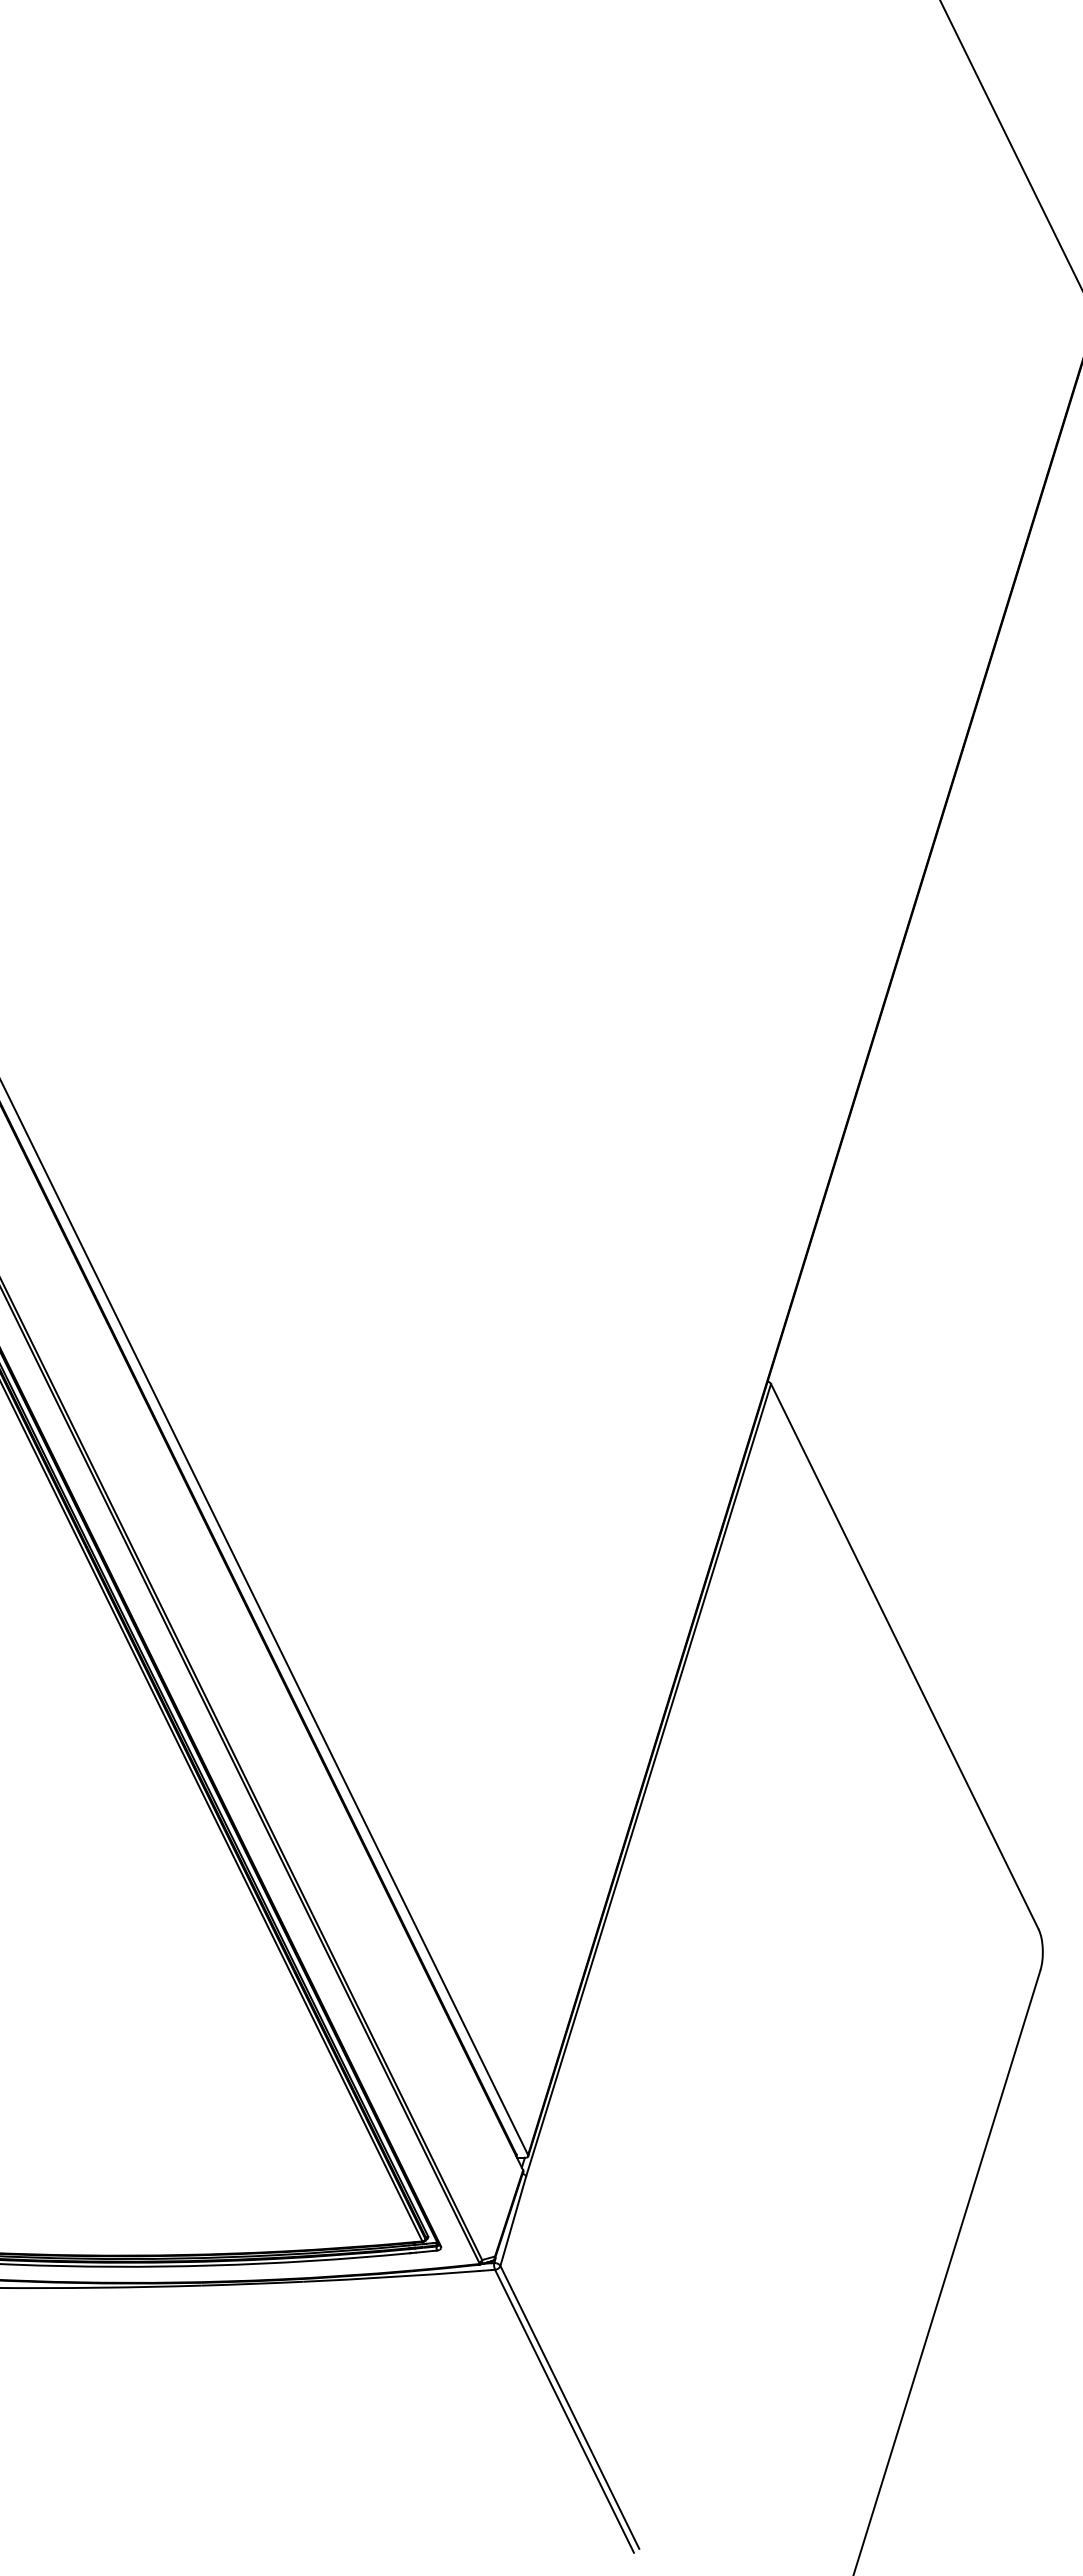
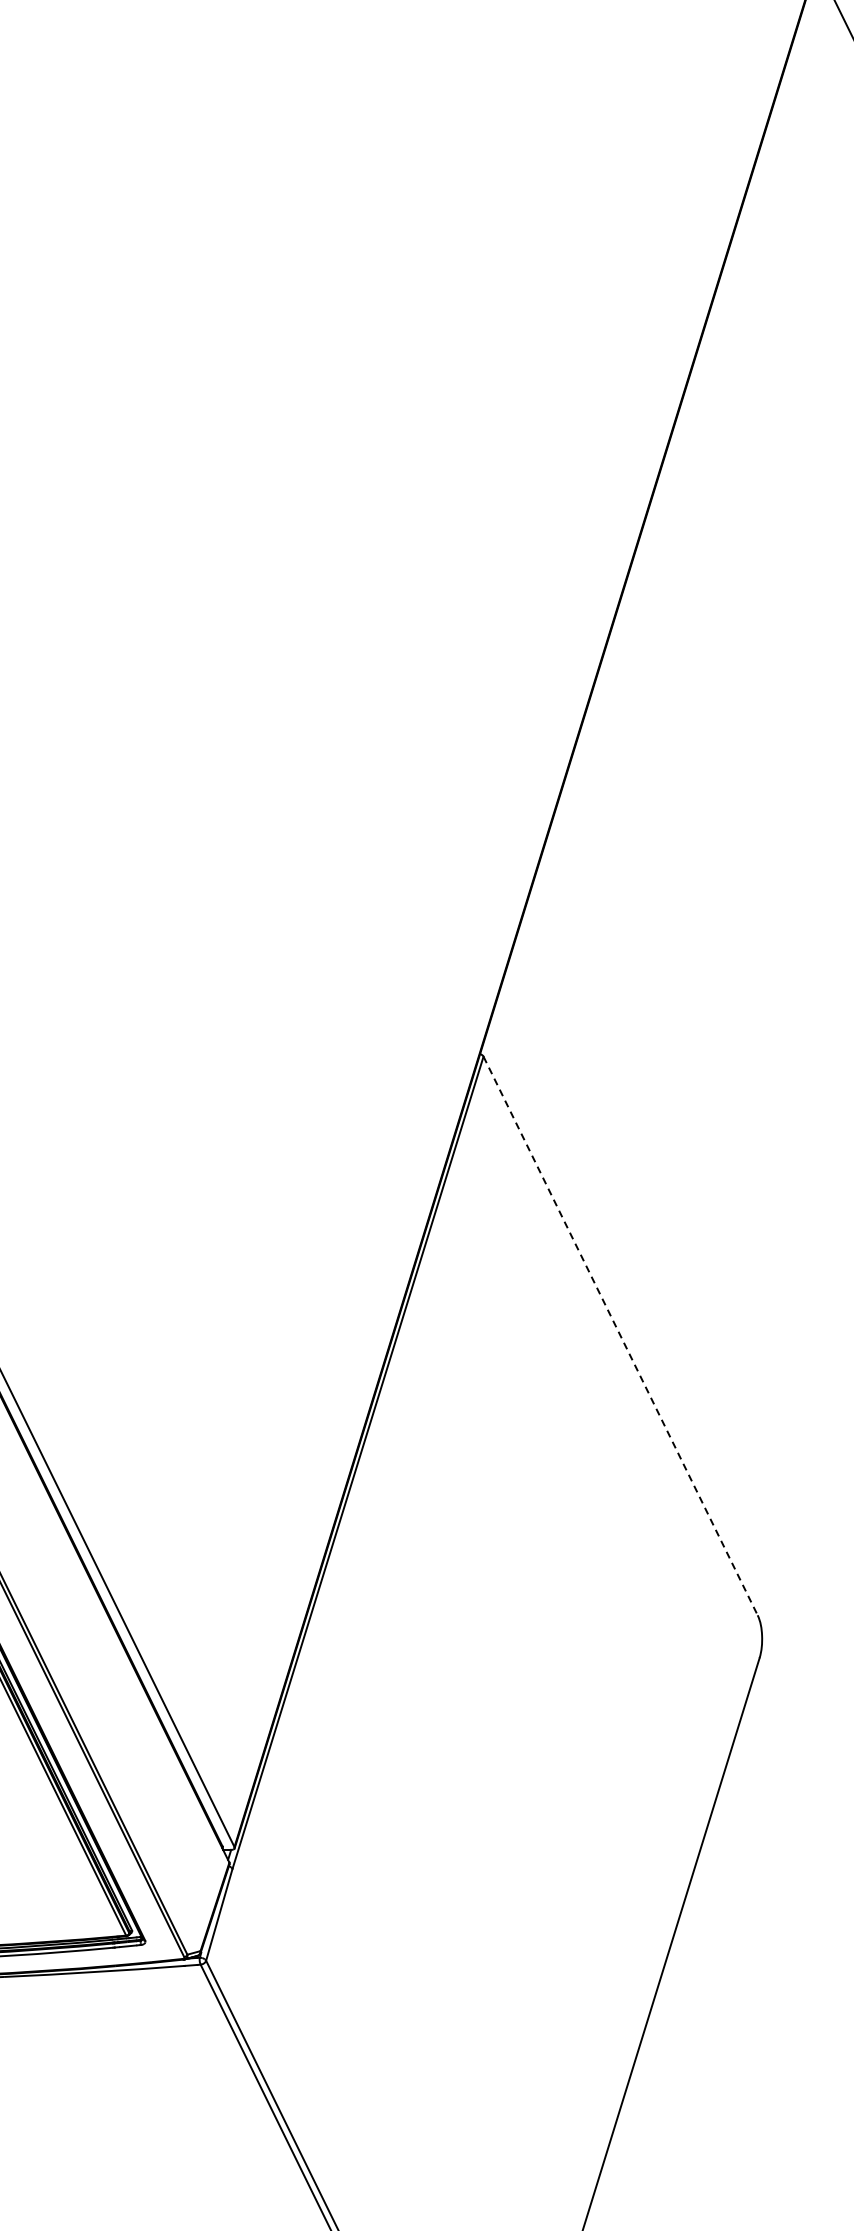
line: (904, 1656) -> (620, 1335), solid -> dashed

